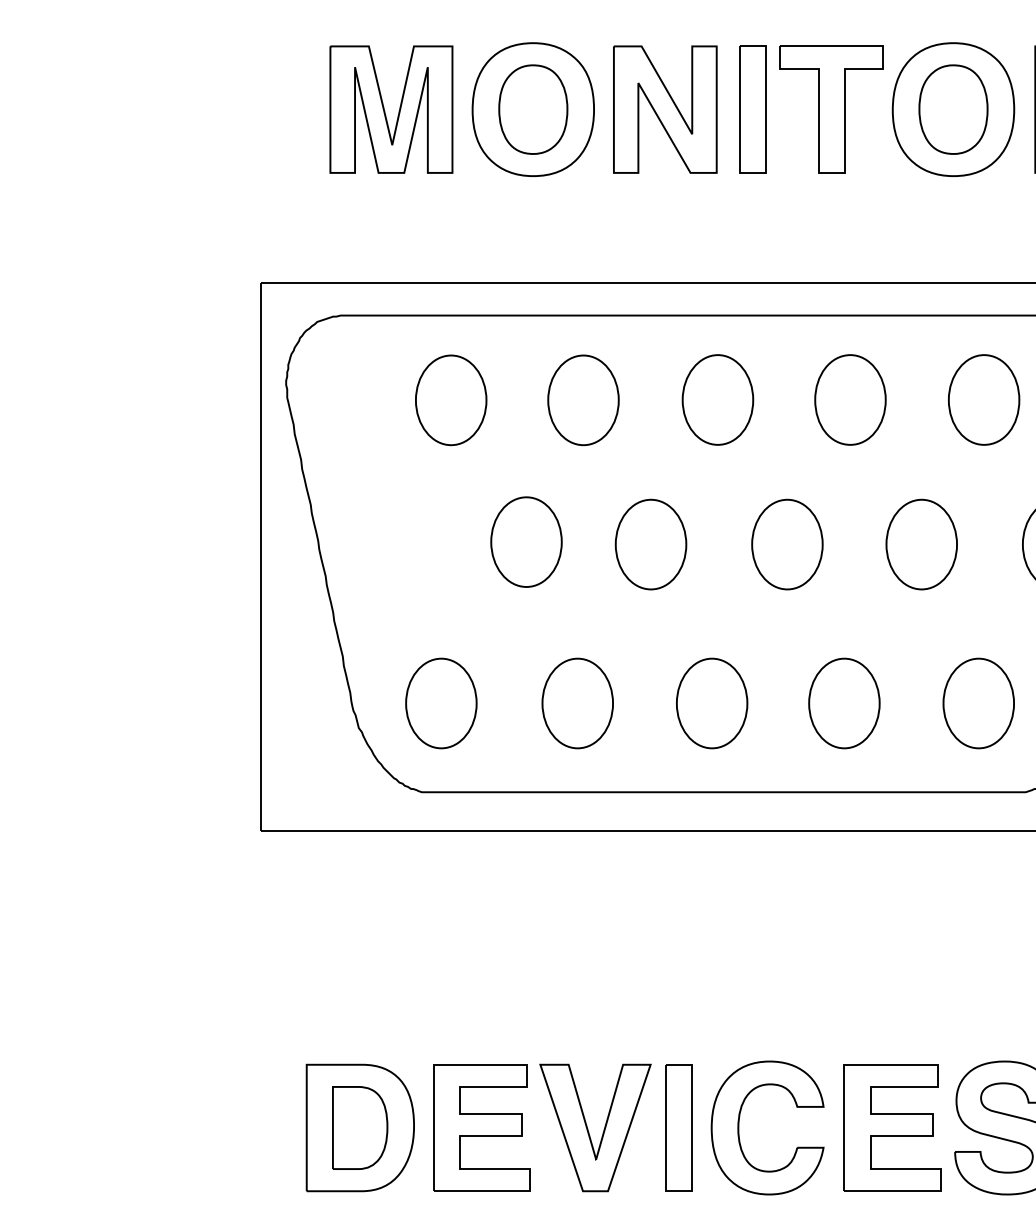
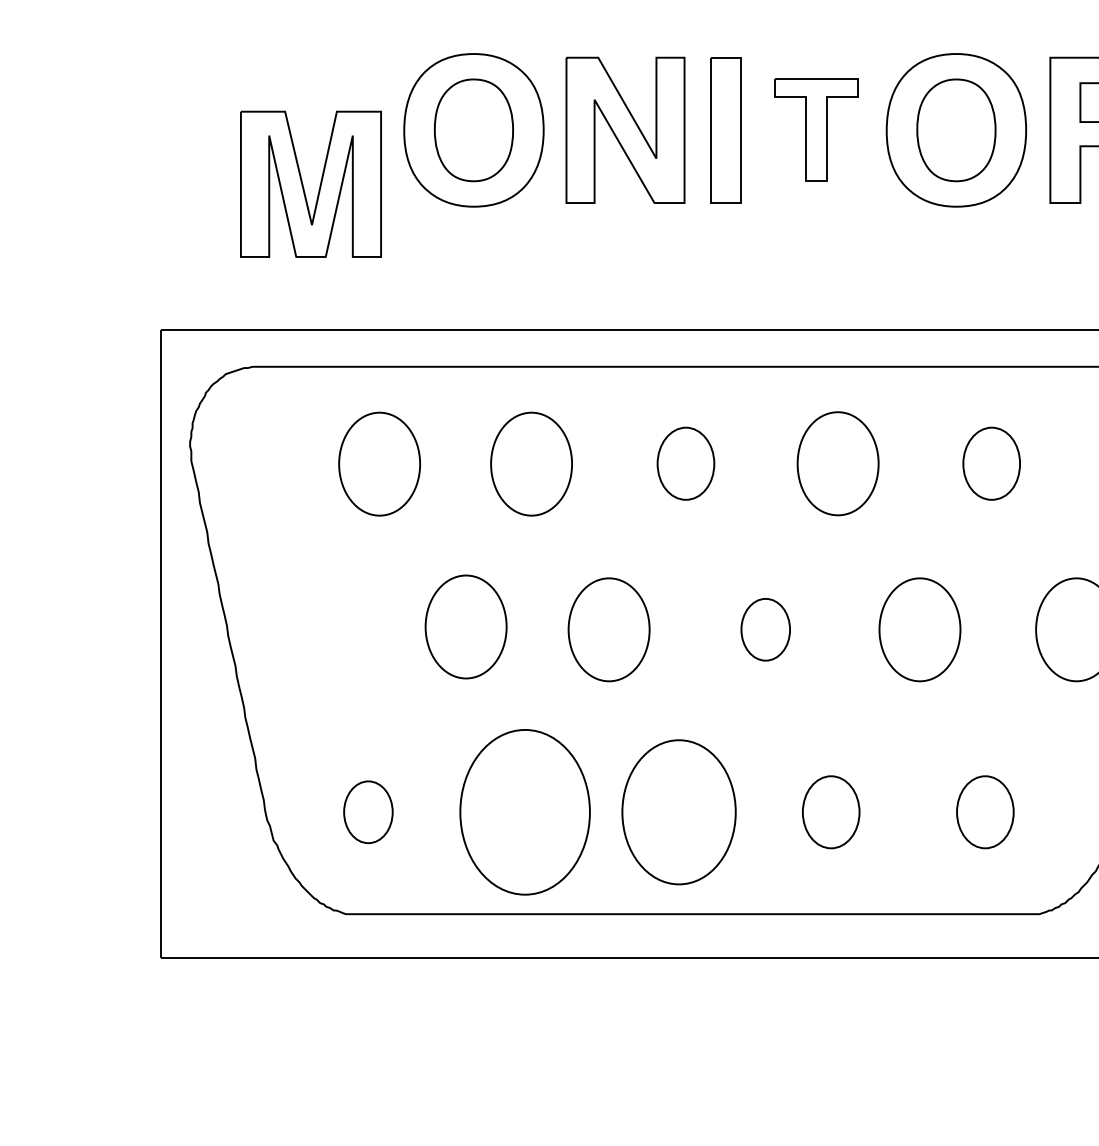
part: (831, 109) -> (816, 130), size x0.7
part: (385, 111) -> (304, 186), moved
part: (717, 399) -> (685, 463), size x0.7
part: (984, 399) -> (992, 463), size x0.7
part: (787, 544) -> (765, 629), size x0.6
part: (441, 703) -> (368, 812), size x0.6
part: (577, 703) -> (524, 812), size x1.6
part: (712, 703) -> (679, 812), size x1.4
part: (844, 703) -> (831, 812), size x0.7
part: (978, 703) -> (985, 812), size x0.7

